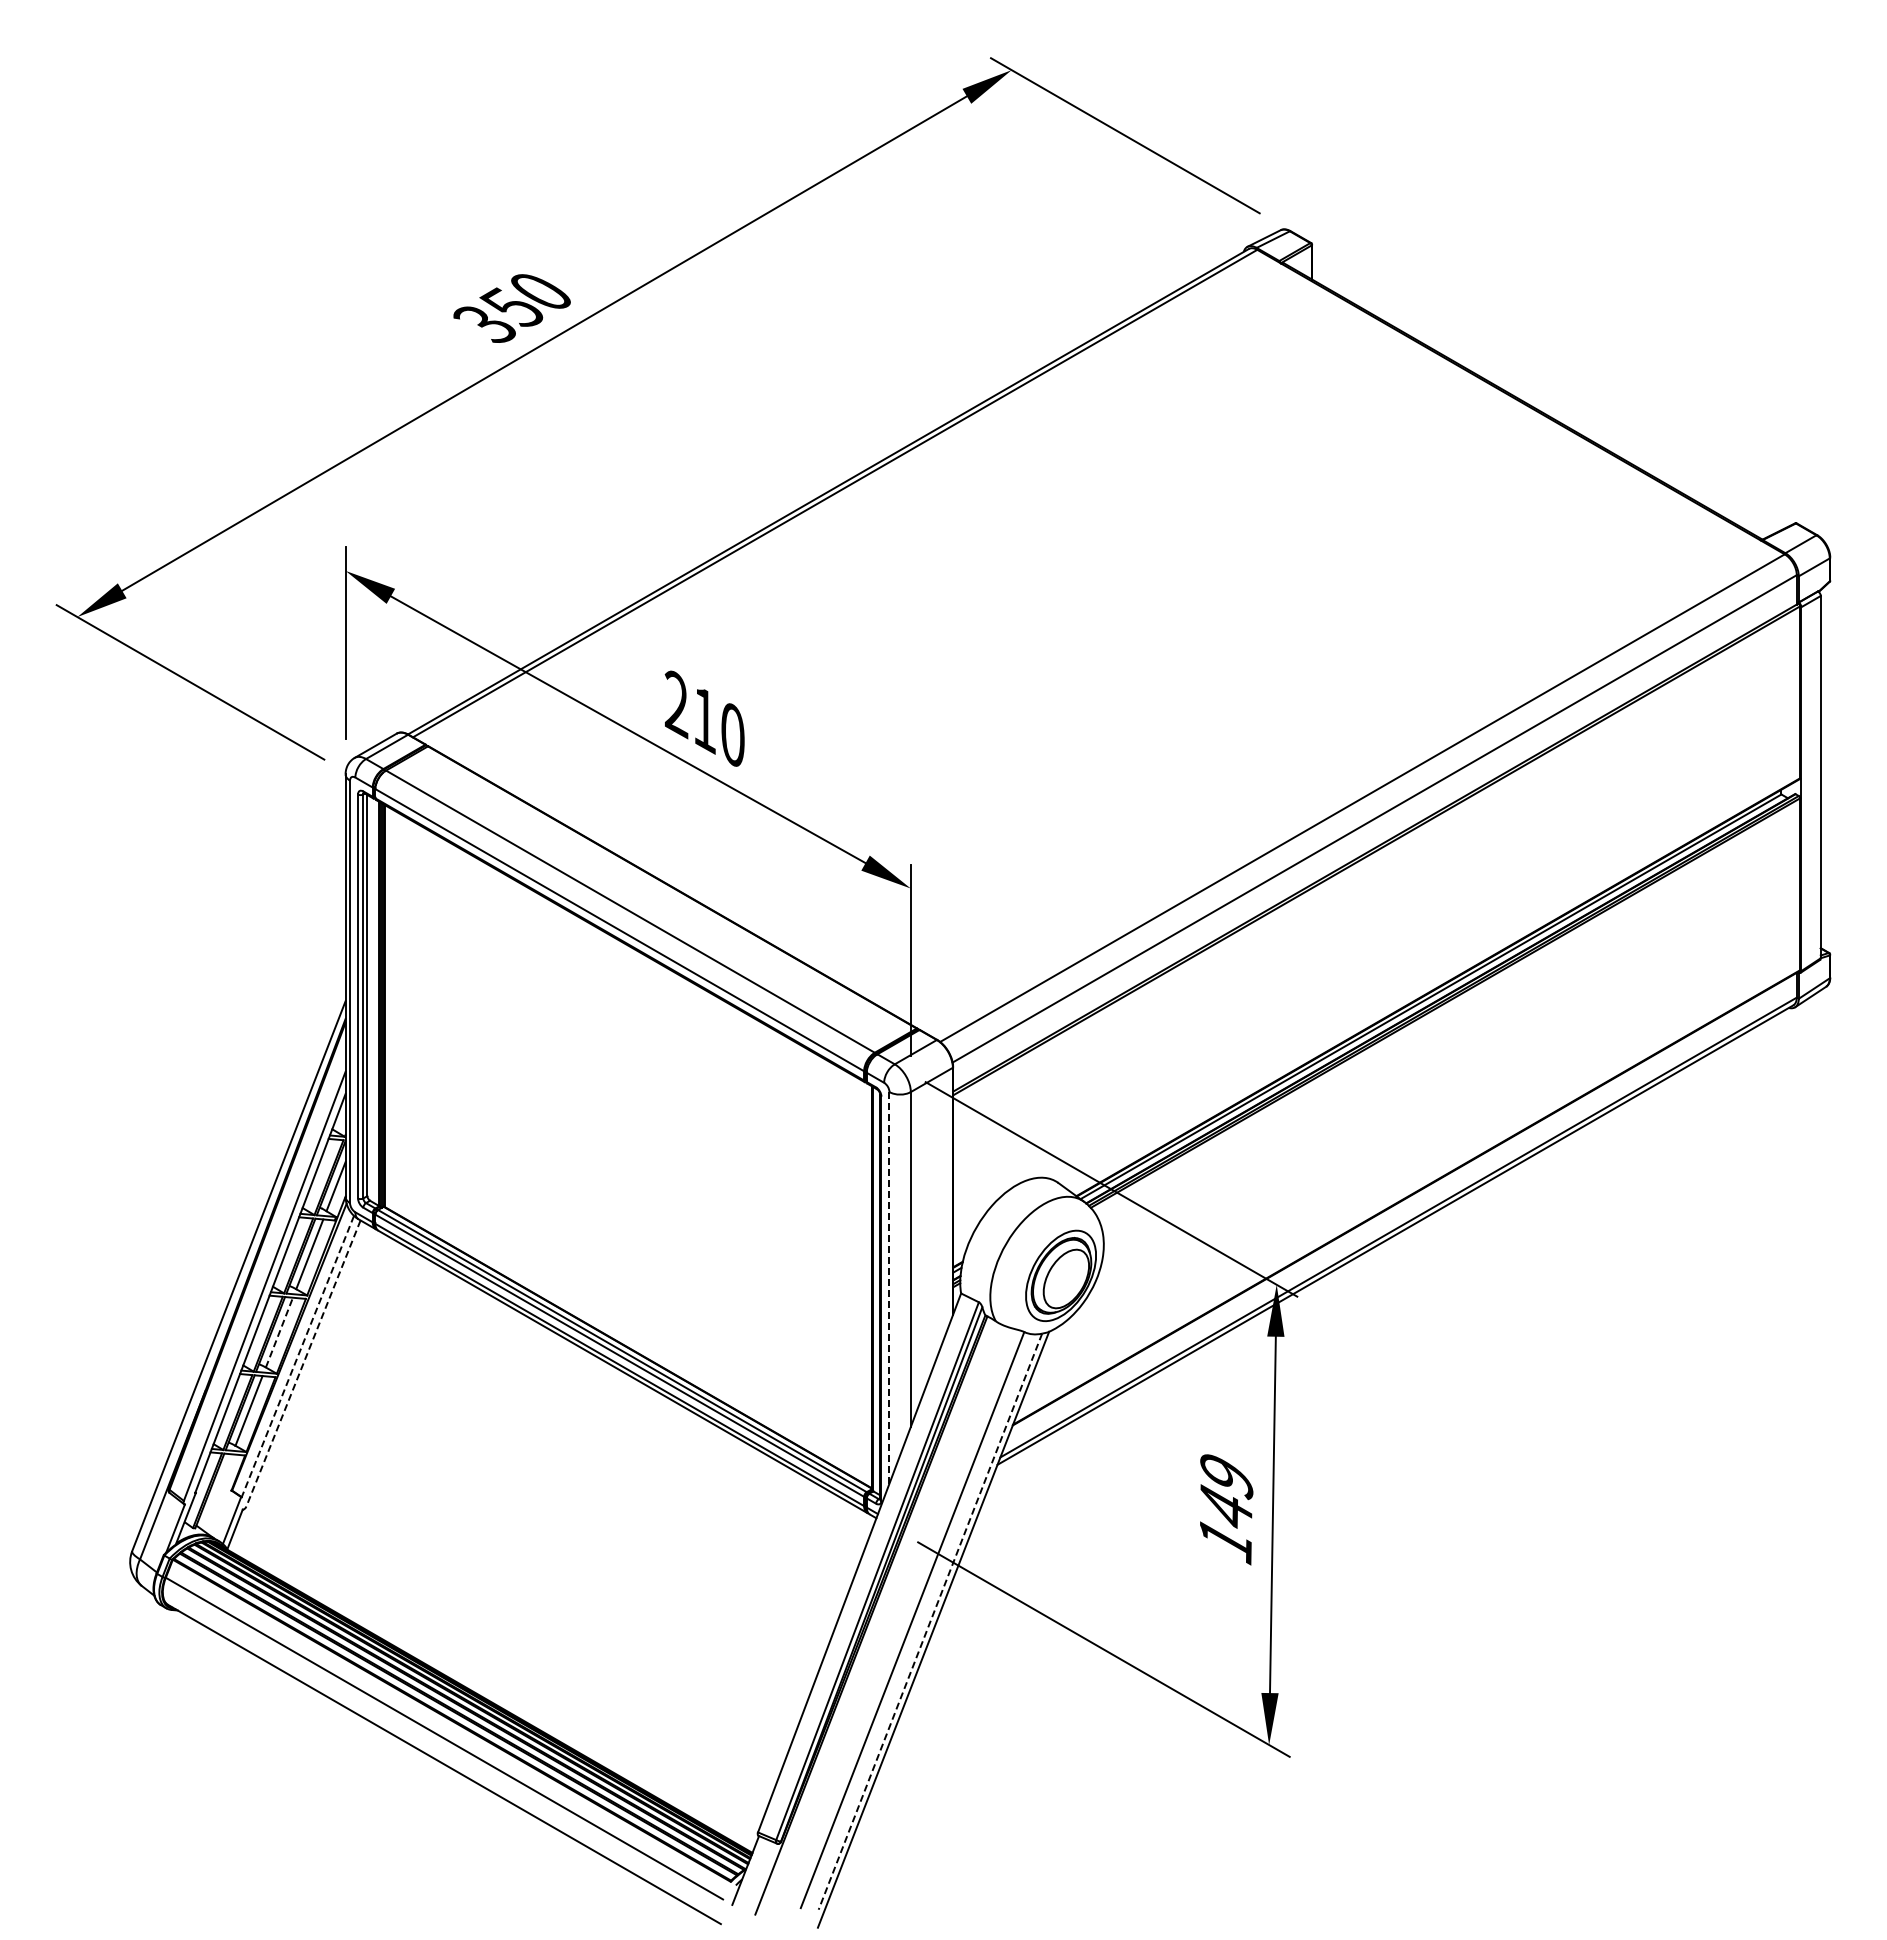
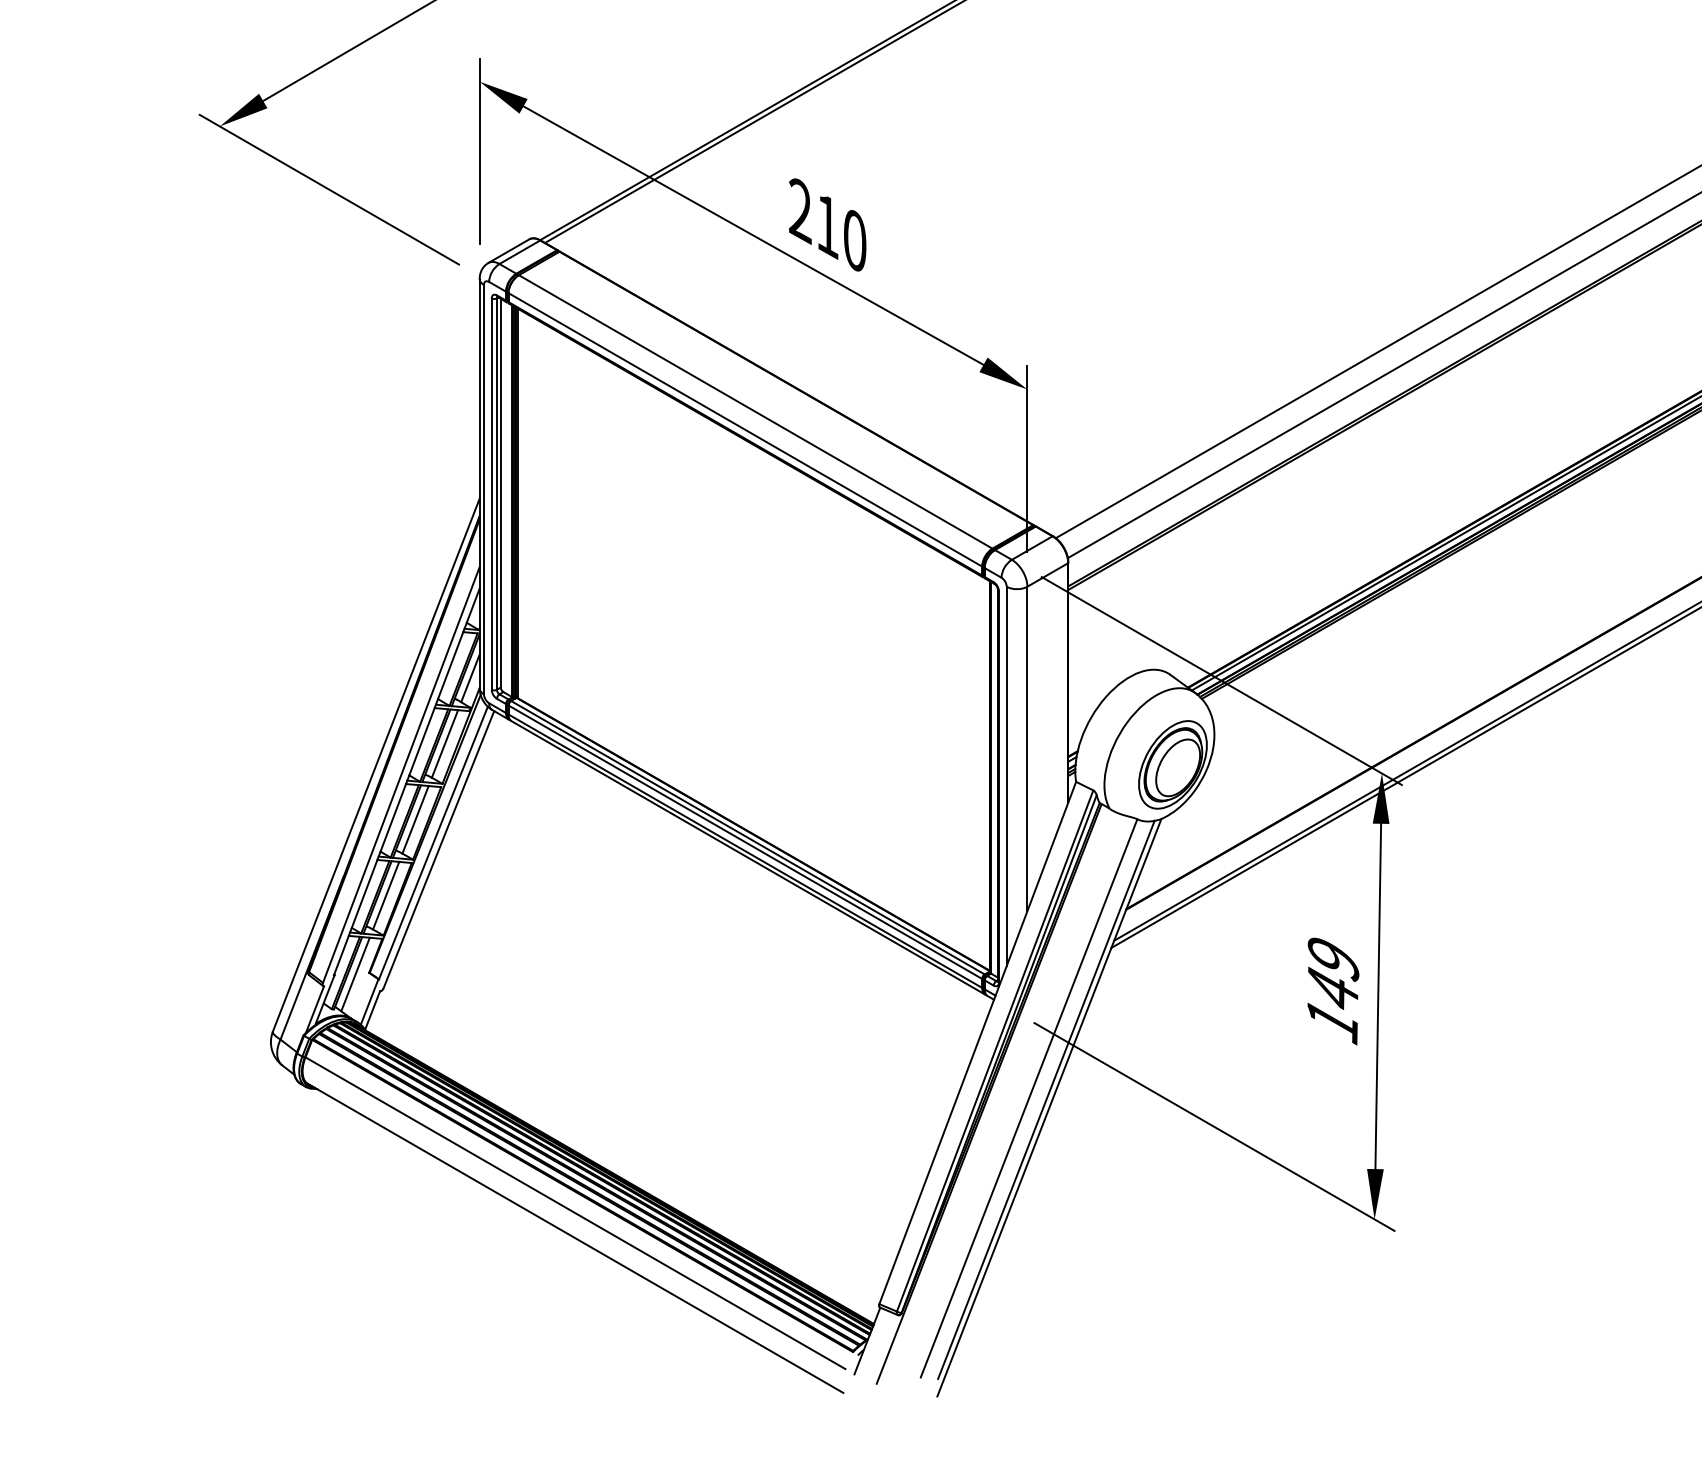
line: (889, 1287) -> (1006, 776), dashed -> solid
line: (279, 1332) -> (415, 819), dashed -> solid
line: (297, 1356) -> (433, 842), dashed -> solid
line: (303, 1363) -> (438, 849), dashed -> solid
line: (217, 1492) -> (355, 974), added
line: (930, 1621) -> (1046, 1099), dashed -> solid

